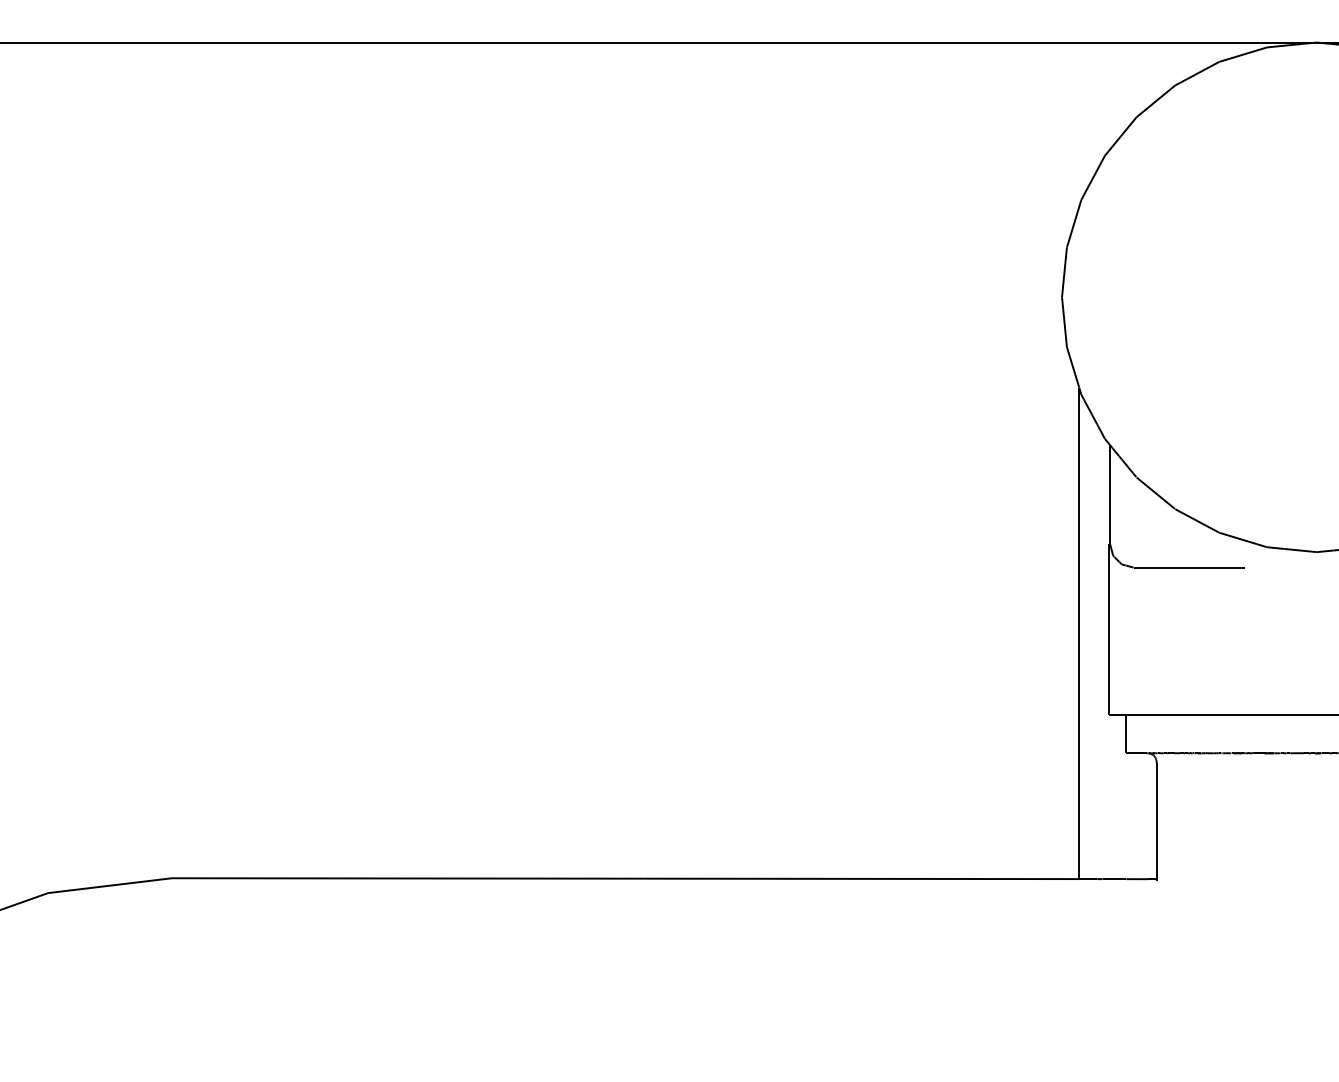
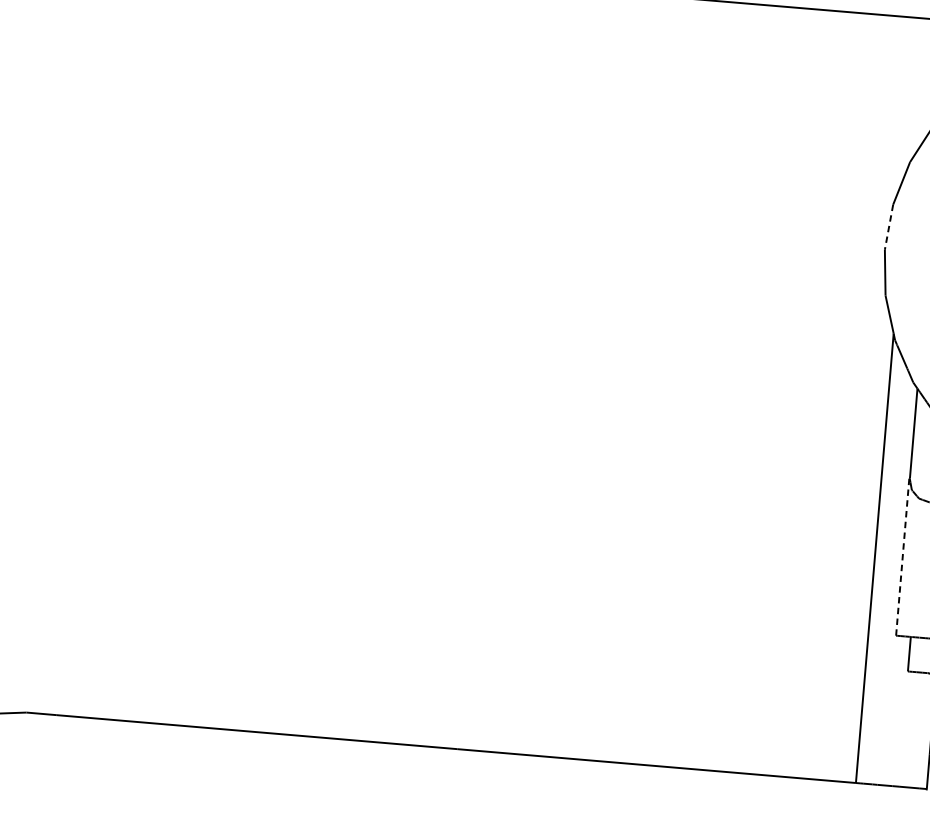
line: (1064, 272) -> (889, 227), solid -> dashed
line: (1109, 629) -> (902, 557), solid -> dashed

